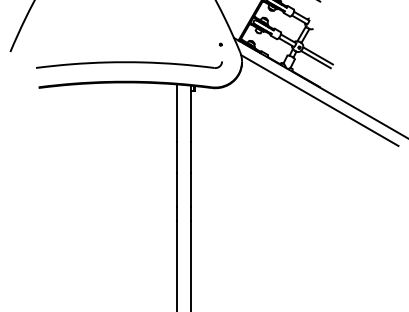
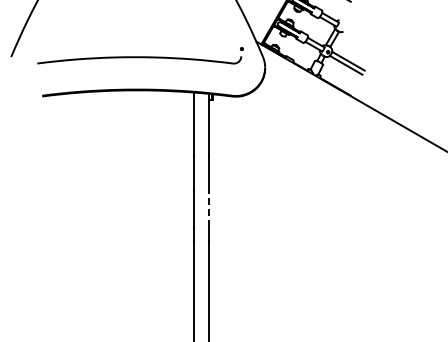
part: (129, 65) -> (139, 60), moved
line: (319, 100) -> (350, 110), removed
line: (190, 189) -> (208, 207), solid -> dashed

